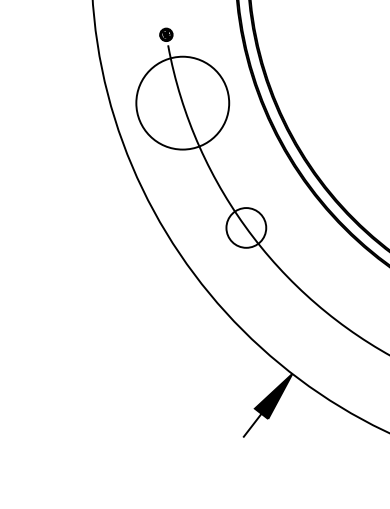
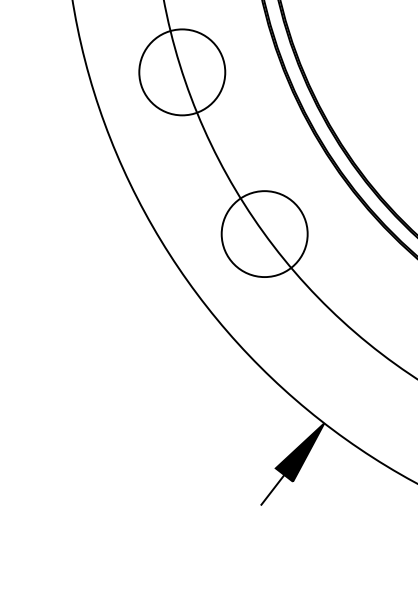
circle: (182, 103) -> (181, 72), size x0.71
circle: (246, 227) -> (264, 233), size x1.67

